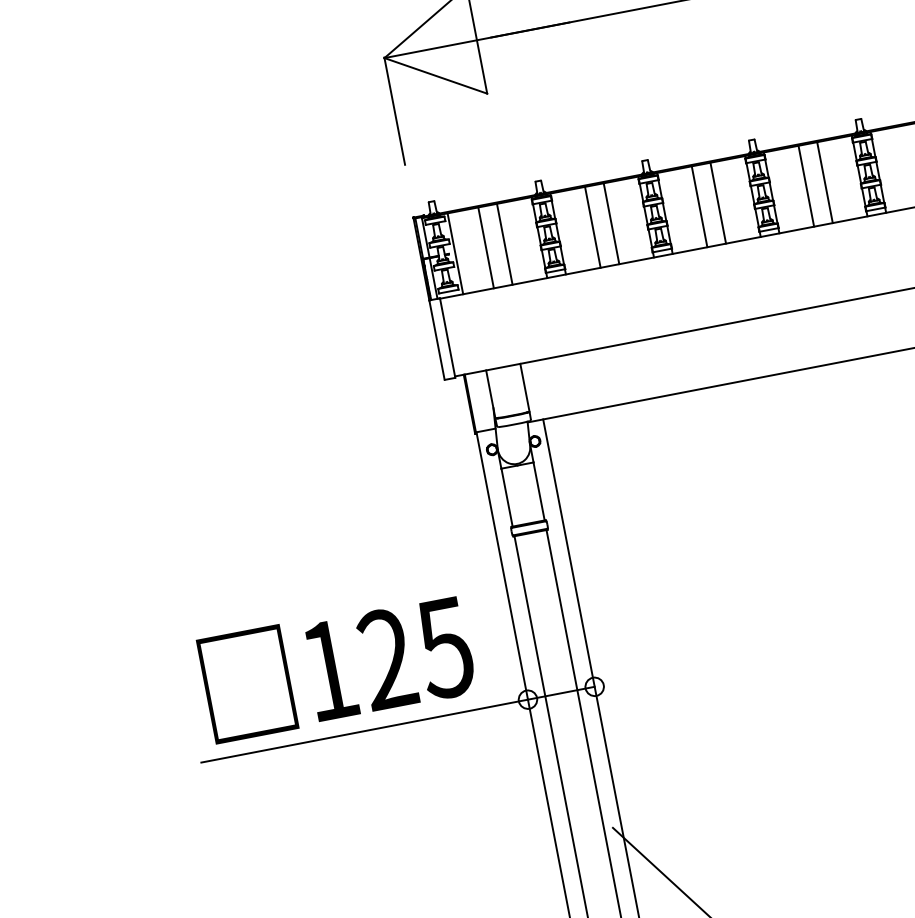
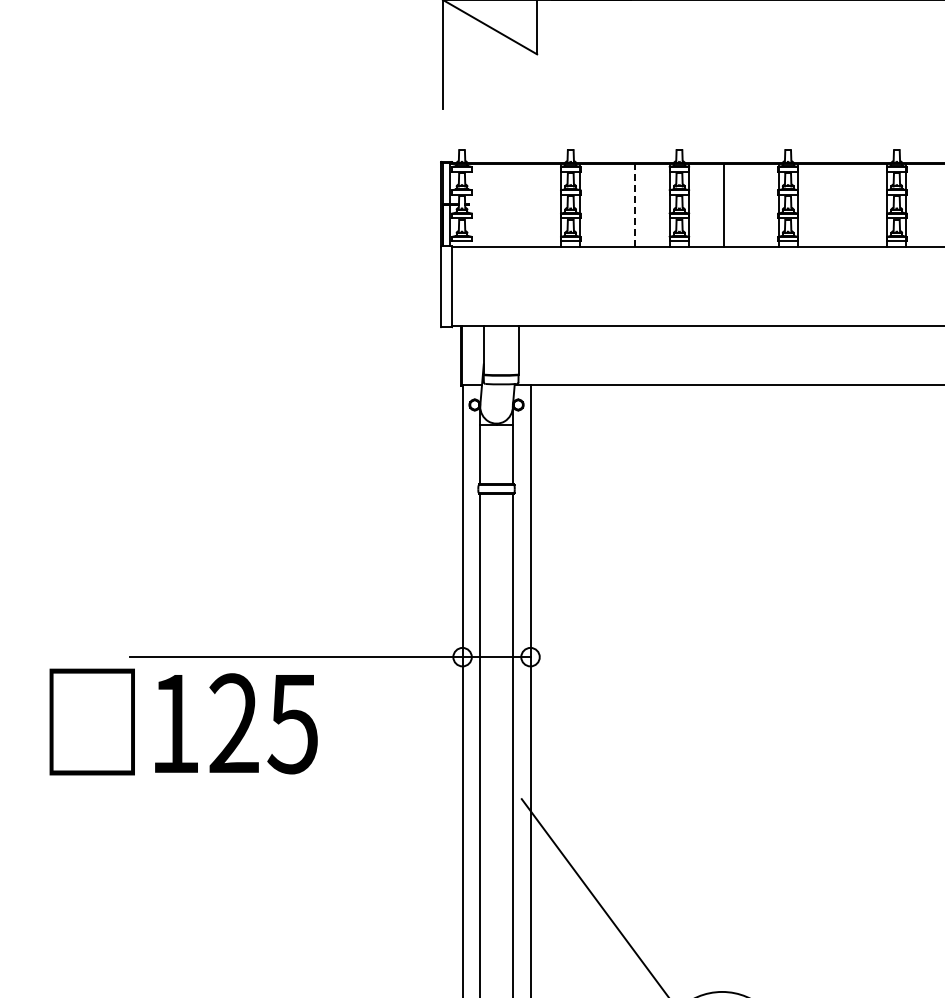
line: (825, 182) -> (852, 205), removed
line: (805, 186) -> (832, 205), removed
line: (718, 203) -> (743, 205), removed
line: (611, 223) -> (634, 205), solid -> dashed
line: (592, 227) -> (615, 205), removed
line: (504, 244) -> (525, 205), removed
line: (485, 247) -> (506, 205), removed
line: (455, 253) -> (475, 205), removed
text: (337, 666) -> (183, 721), moved

